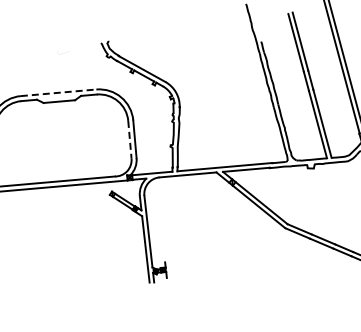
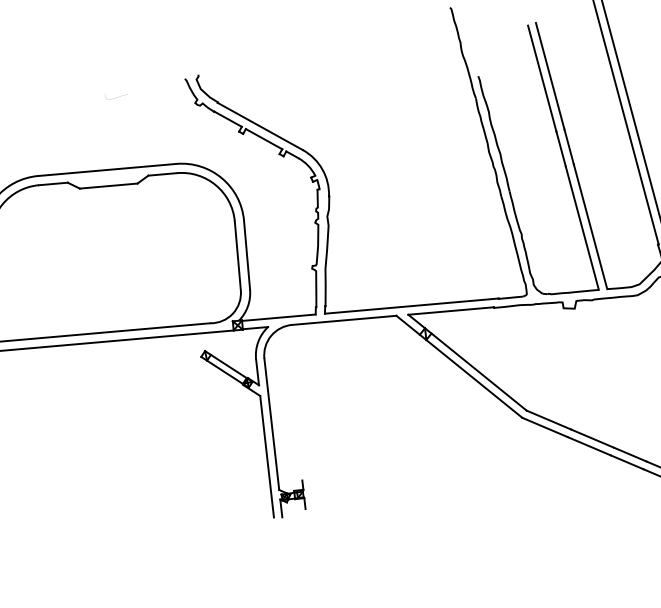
line: (58, 92) -> (107, 169), dashed -> solid
line: (129, 139) -> (237, 255), dashed -> solid

